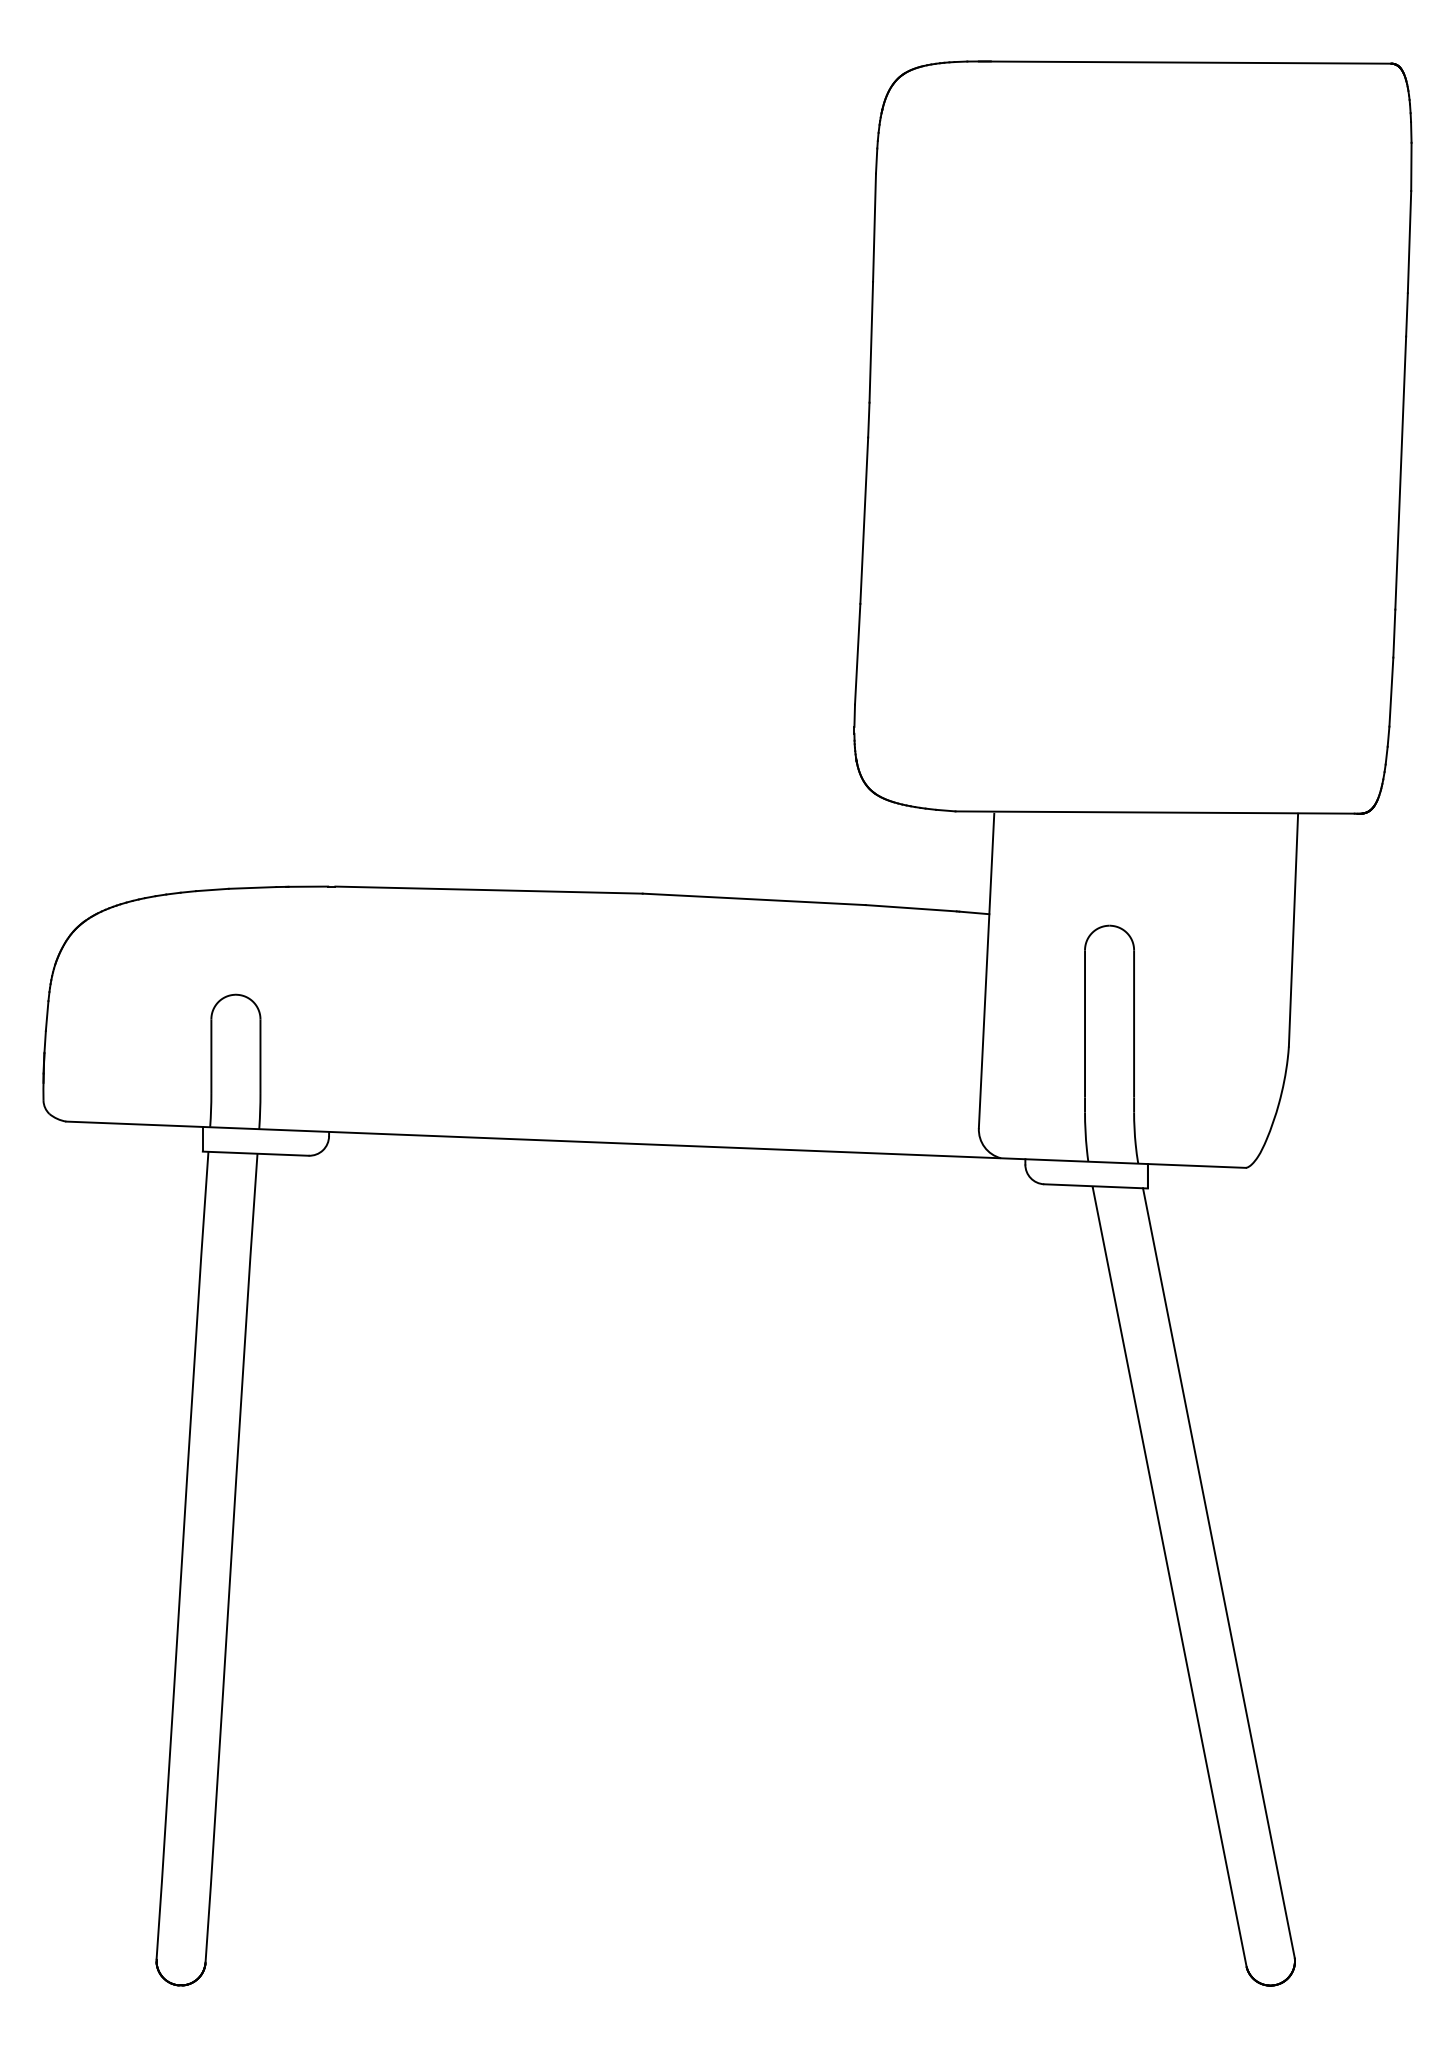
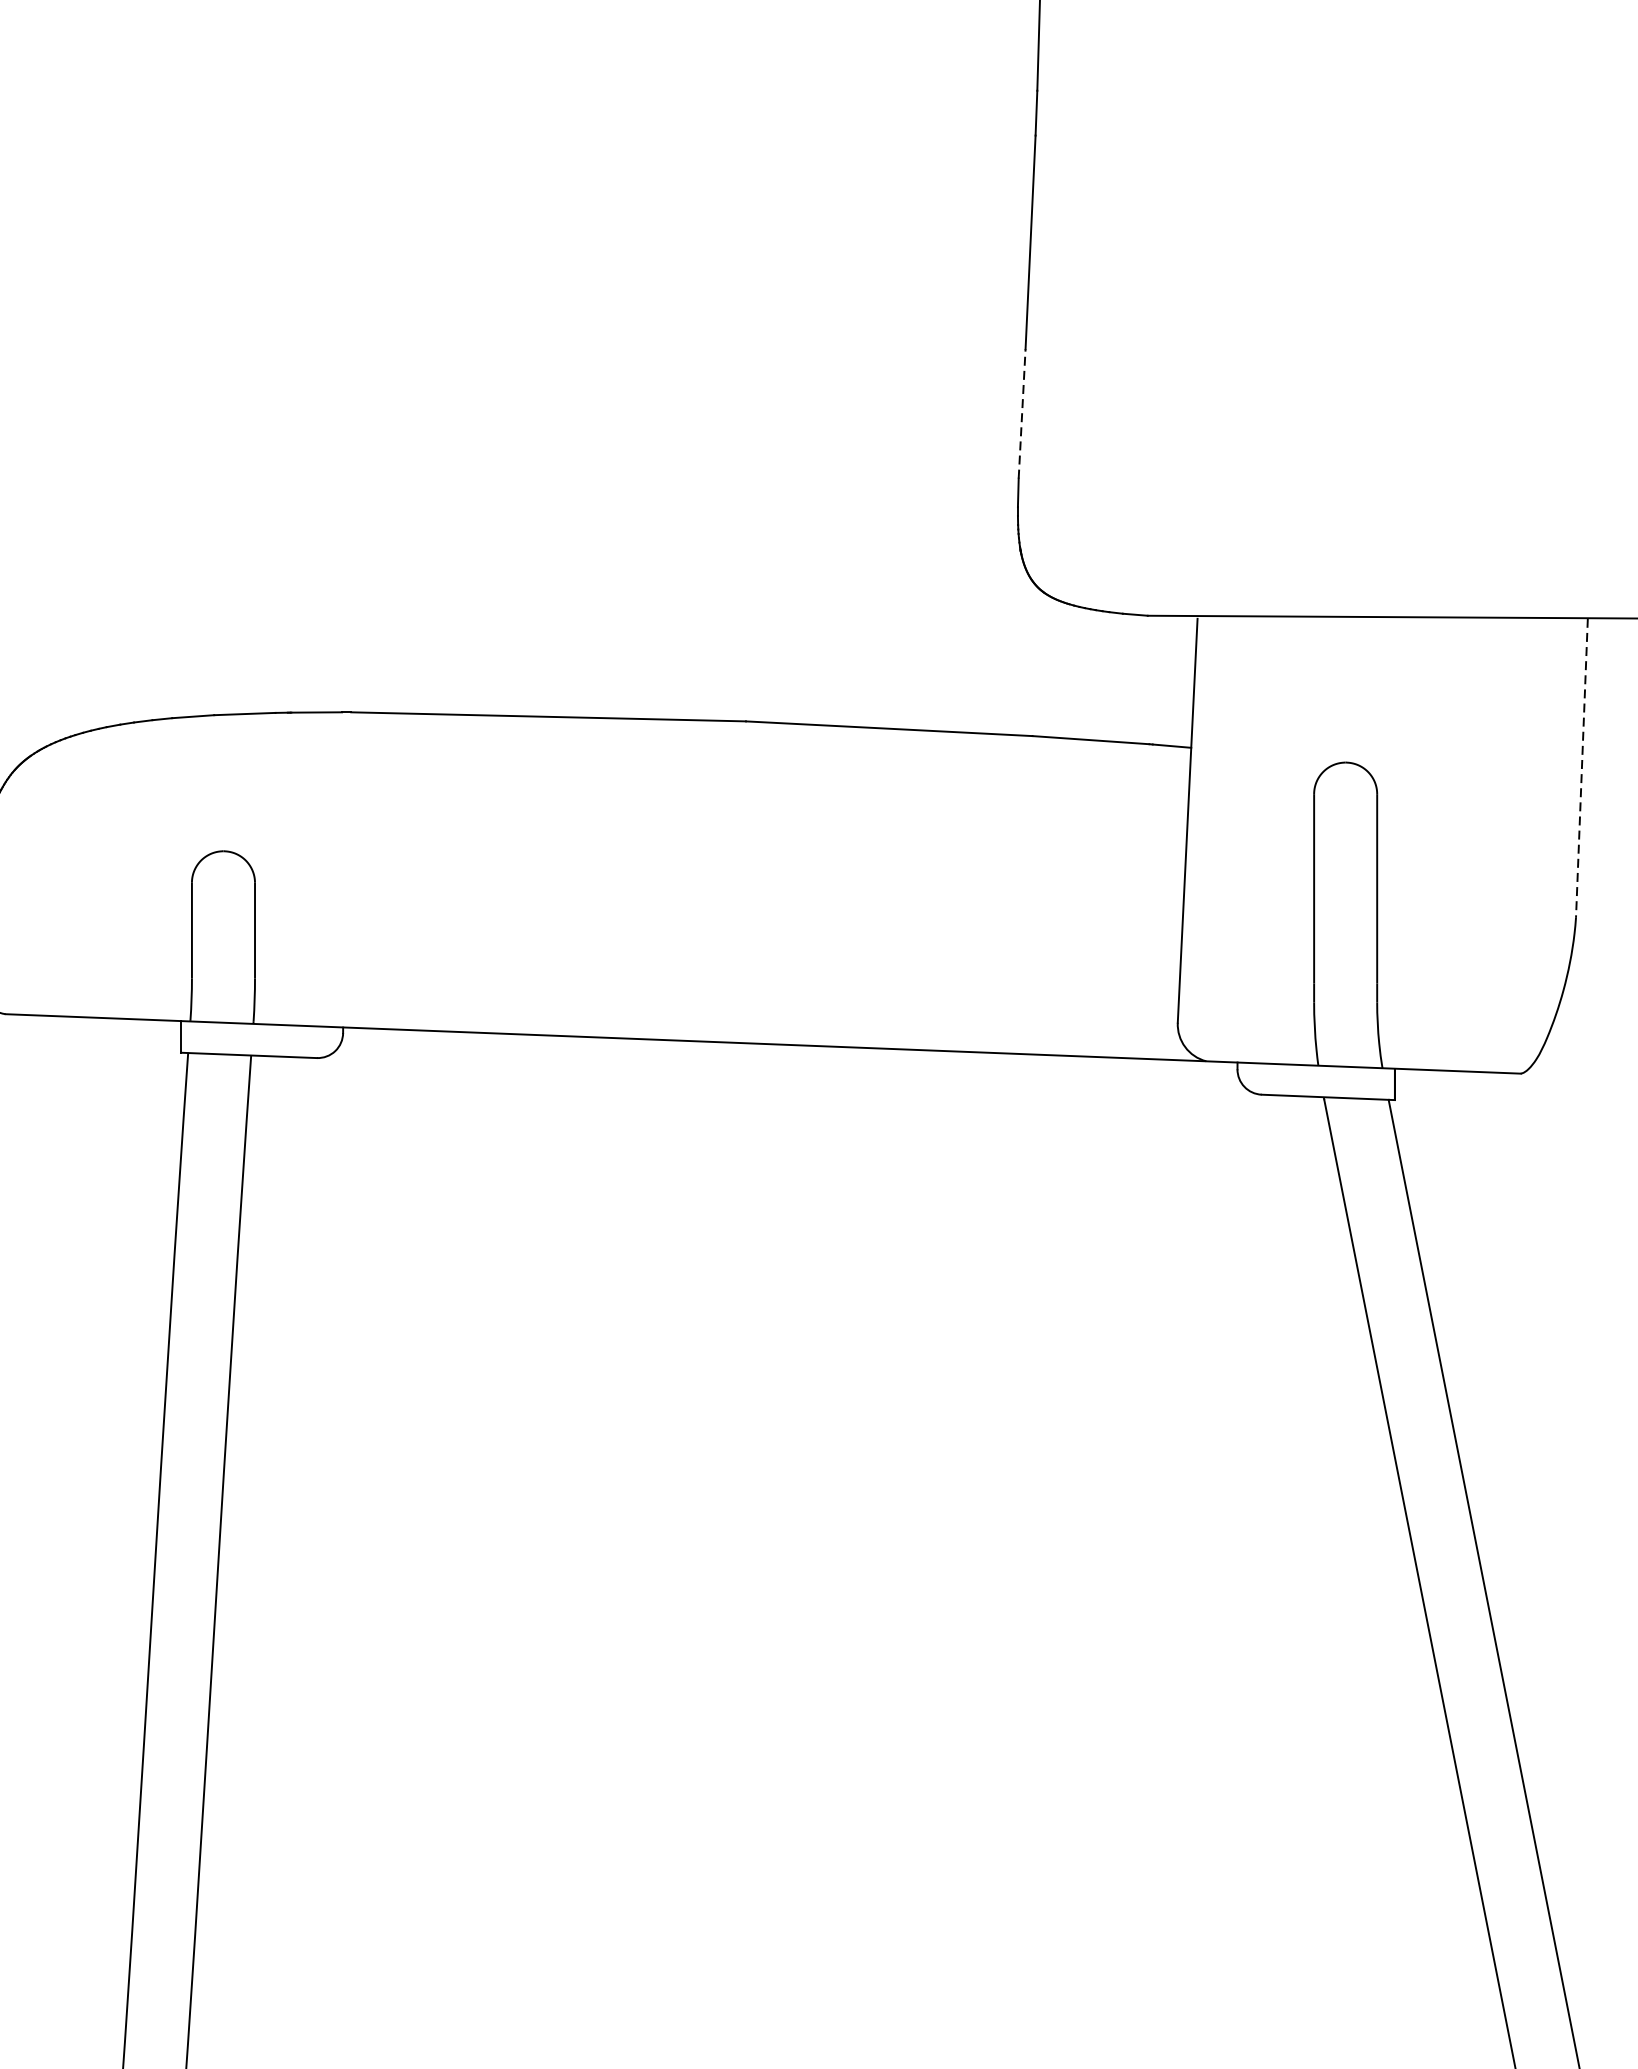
line: (857, 653) -> (1021, 412), solid -> dashed
line: (1293, 930) -> (1581, 768), solid -> dashed

